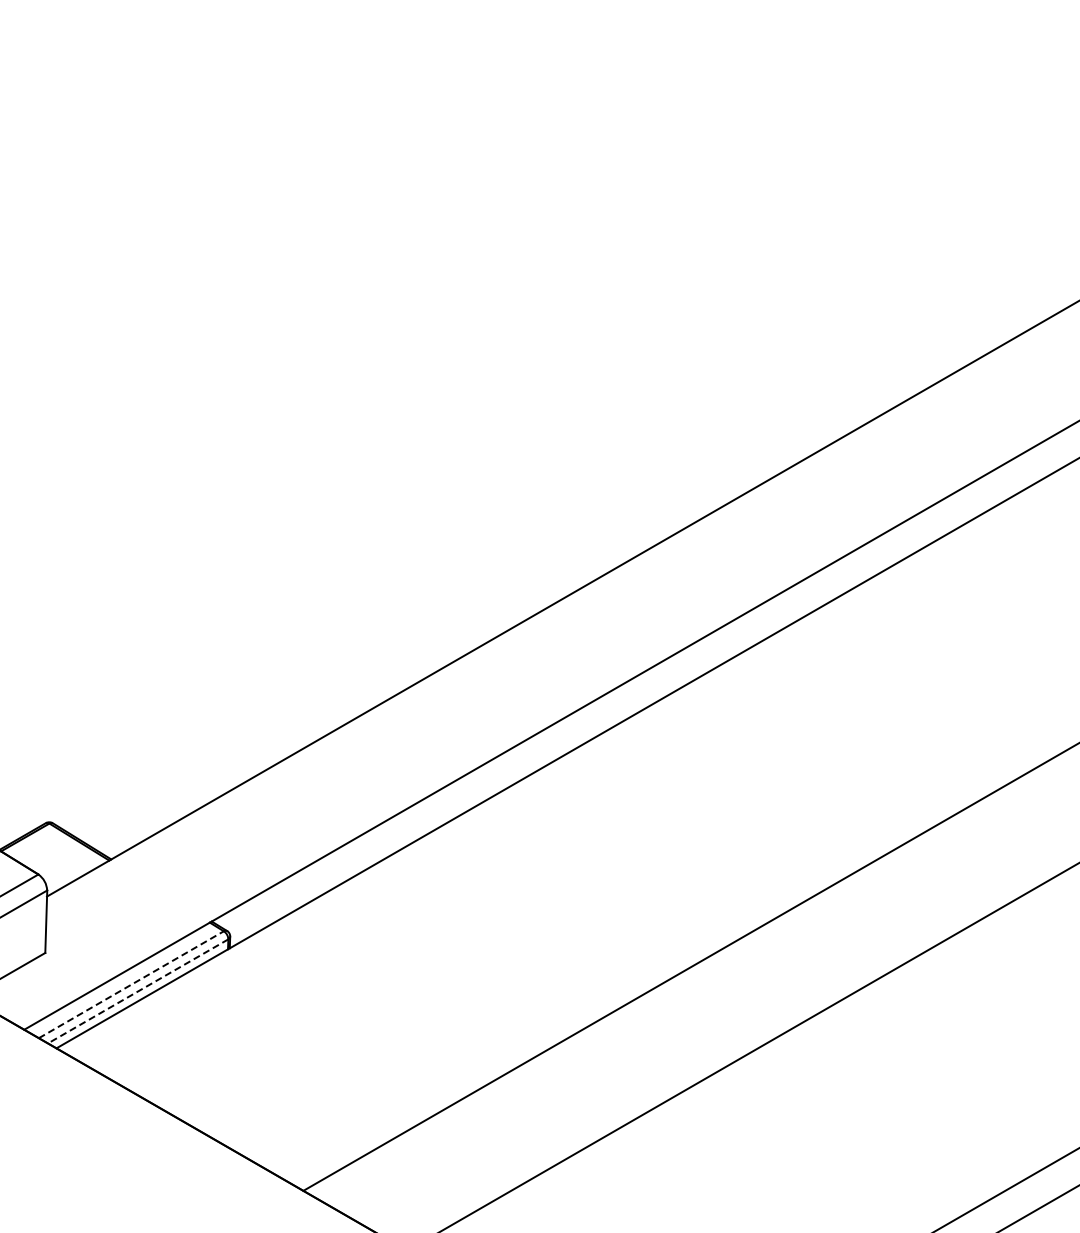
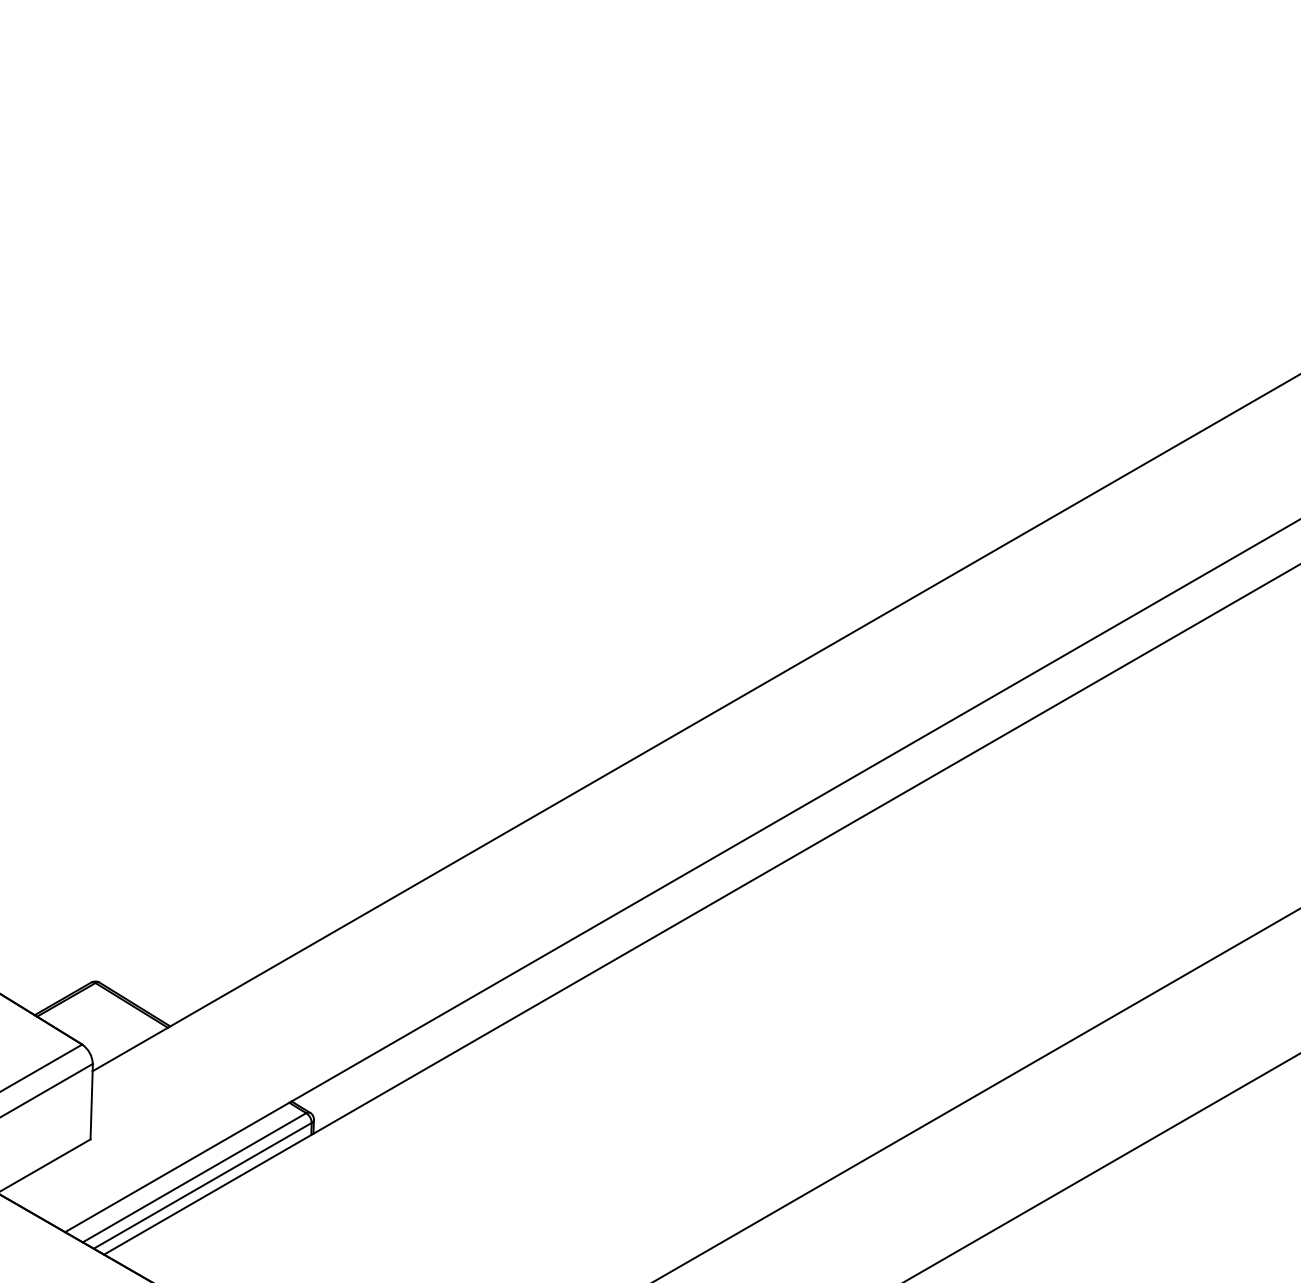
line: (131, 984) -> (194, 1177), dashed -> solid
line: (137, 991) -> (201, 1185), dashed -> solid

